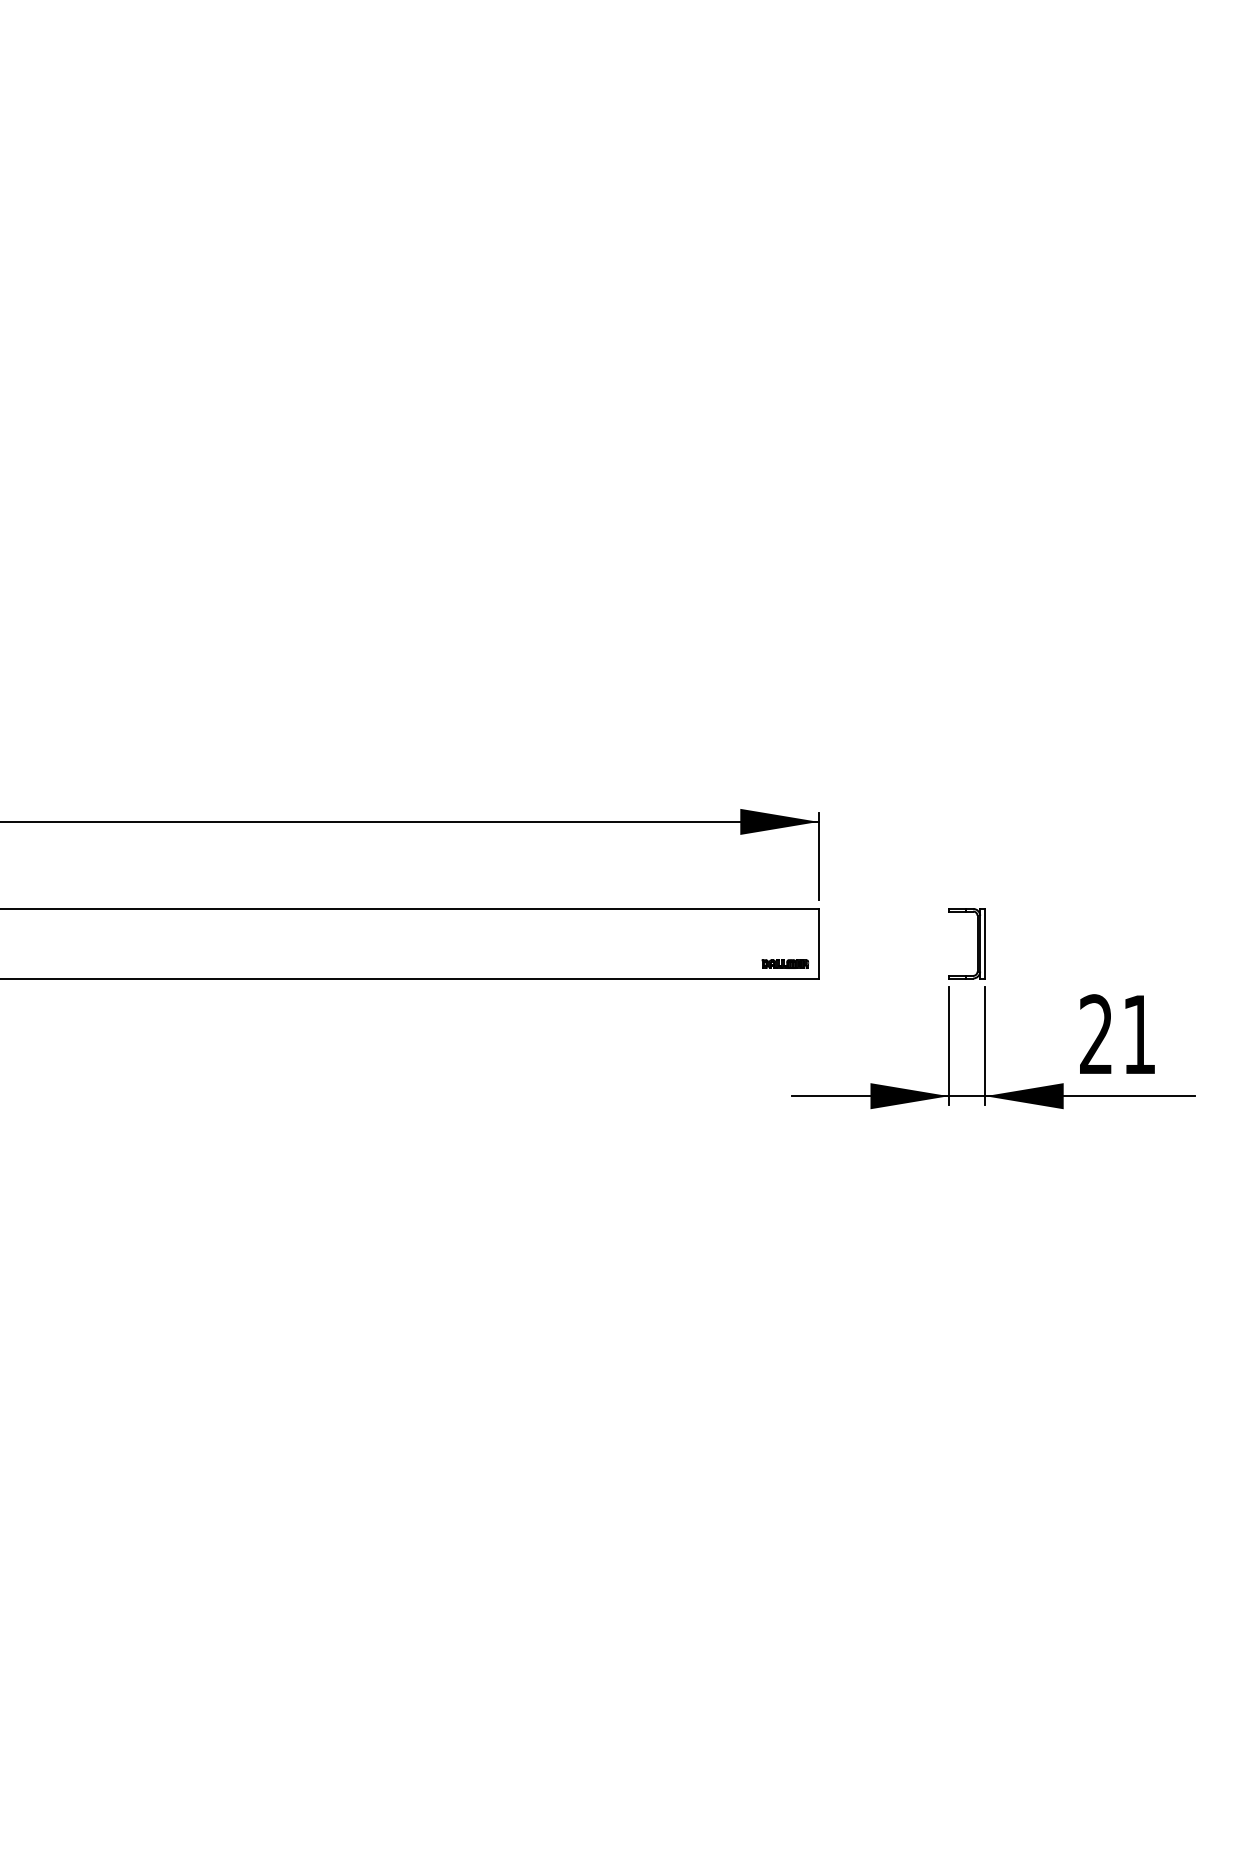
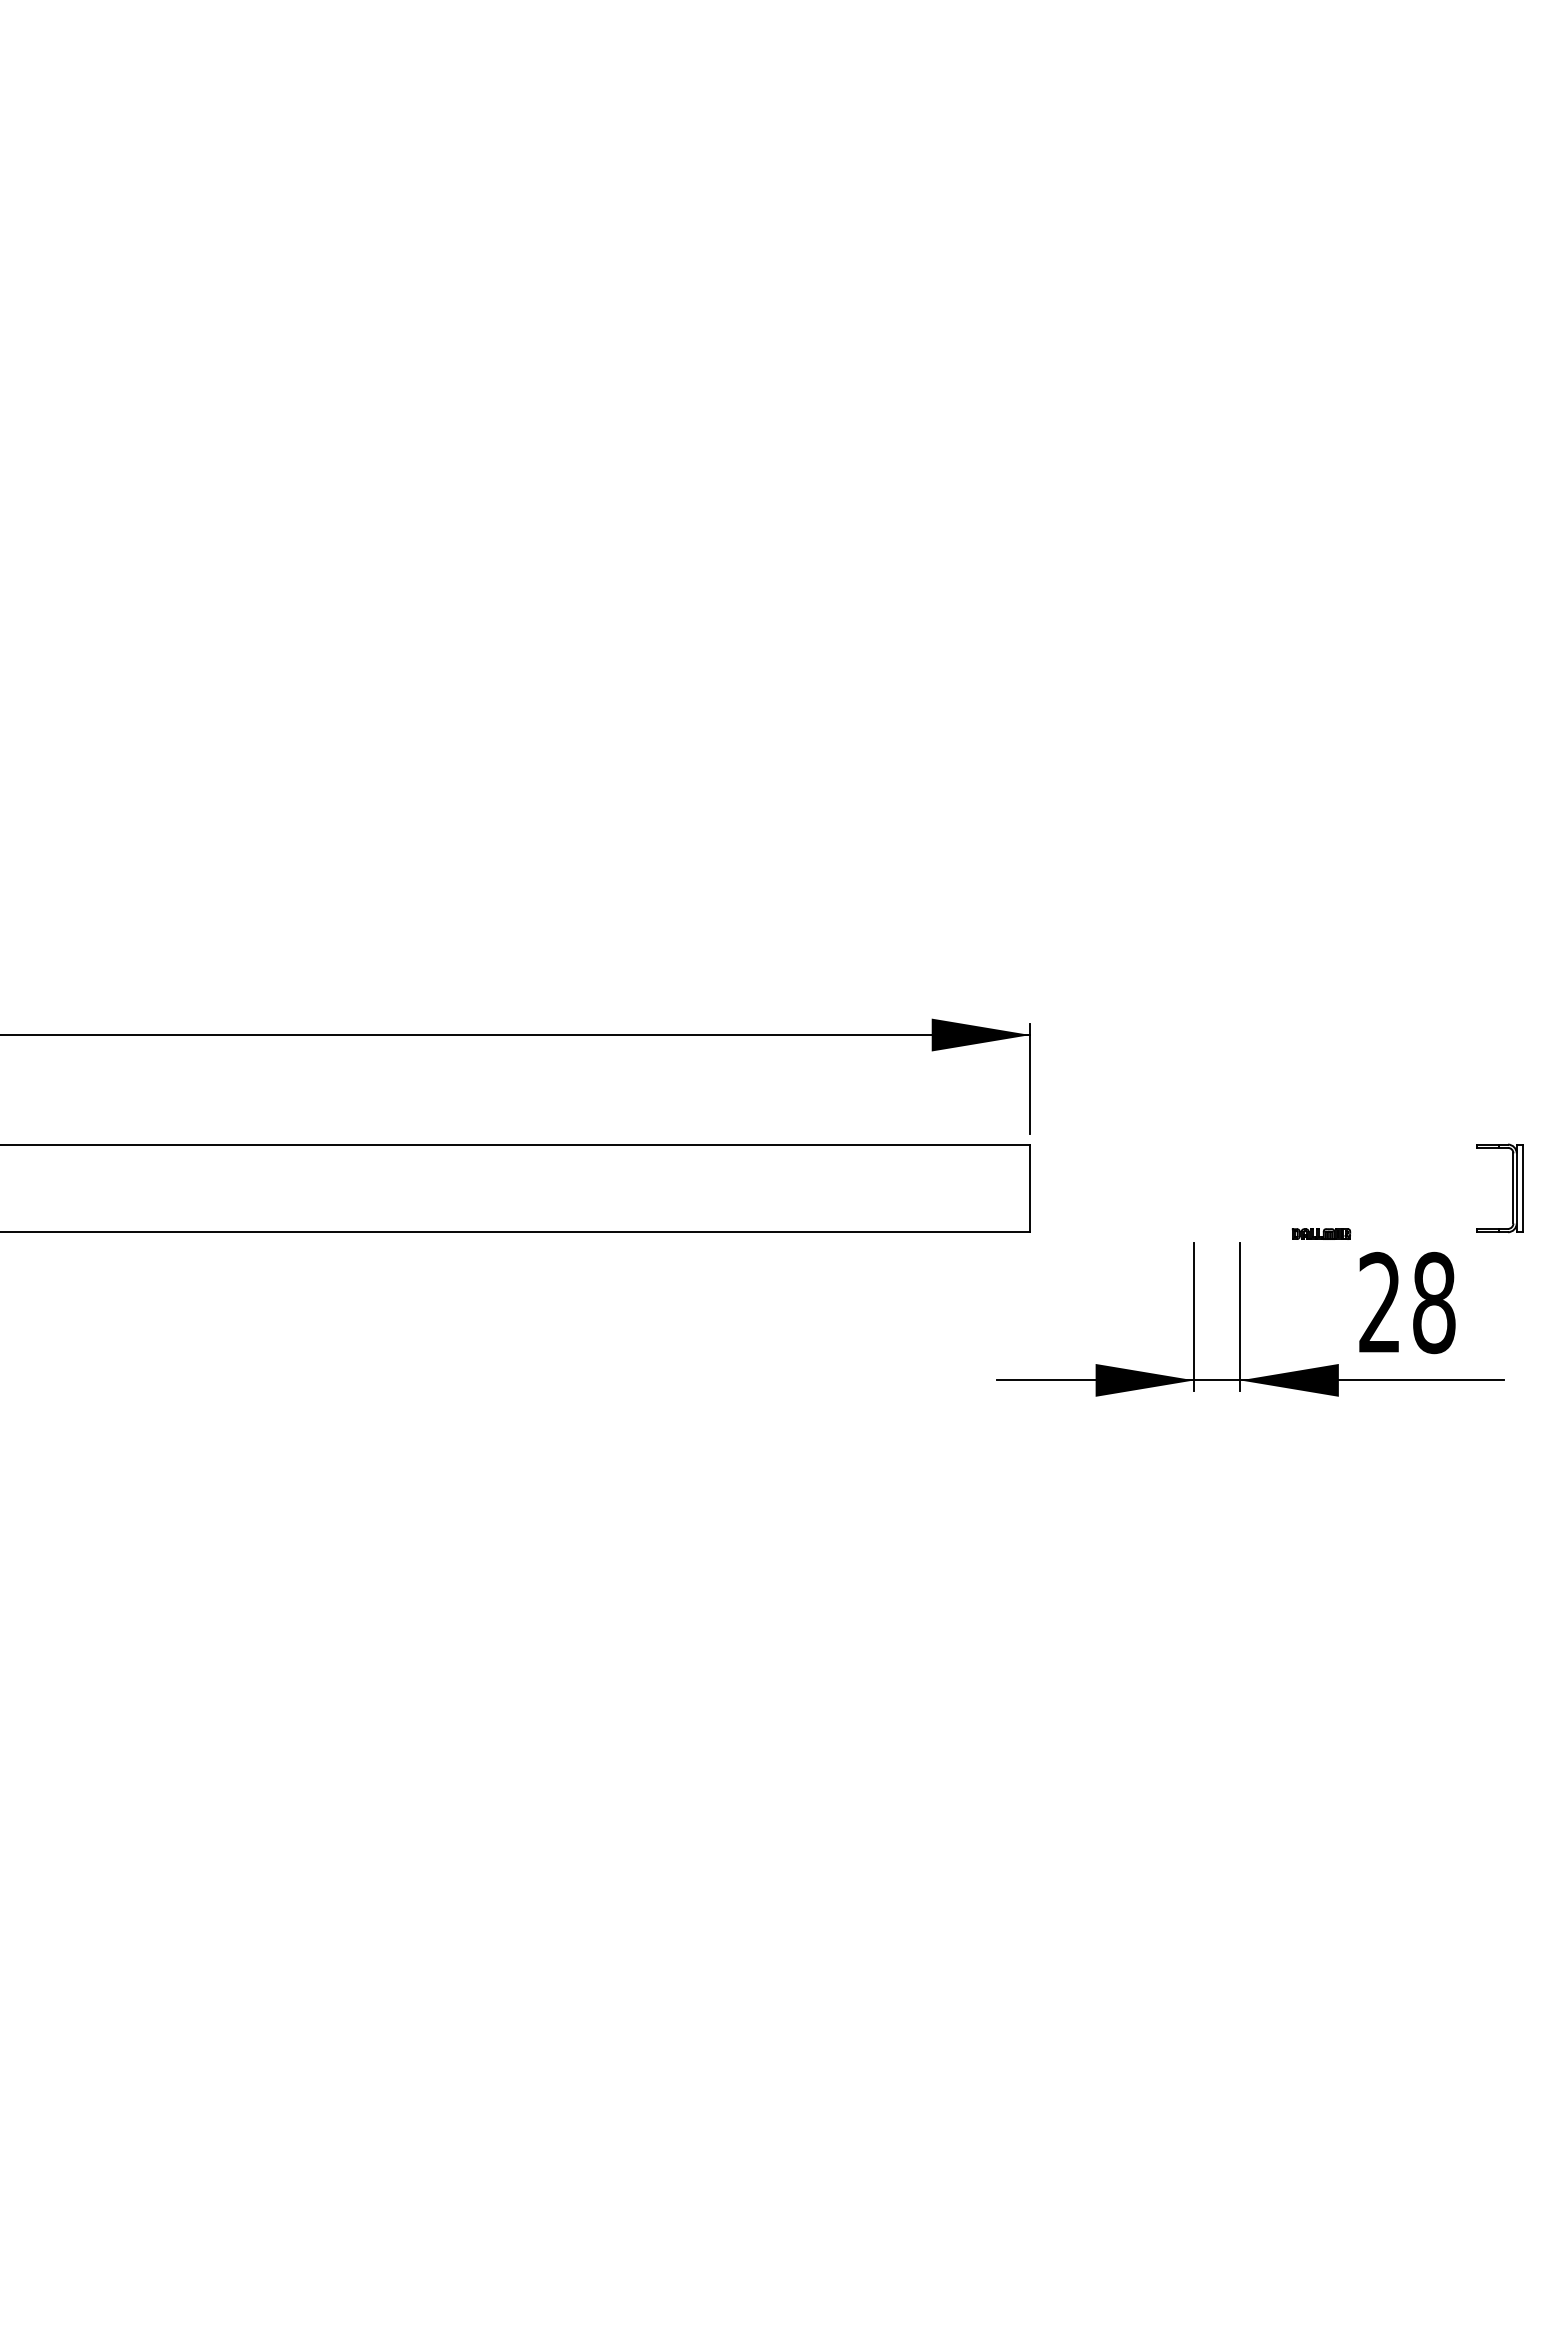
part: (976, 943) -> (1512, 1188), moved
part: (785, 963) -> (1321, 1233), moved
text: (1139, 1034) -> (1434, 1302), 21 -> 28

